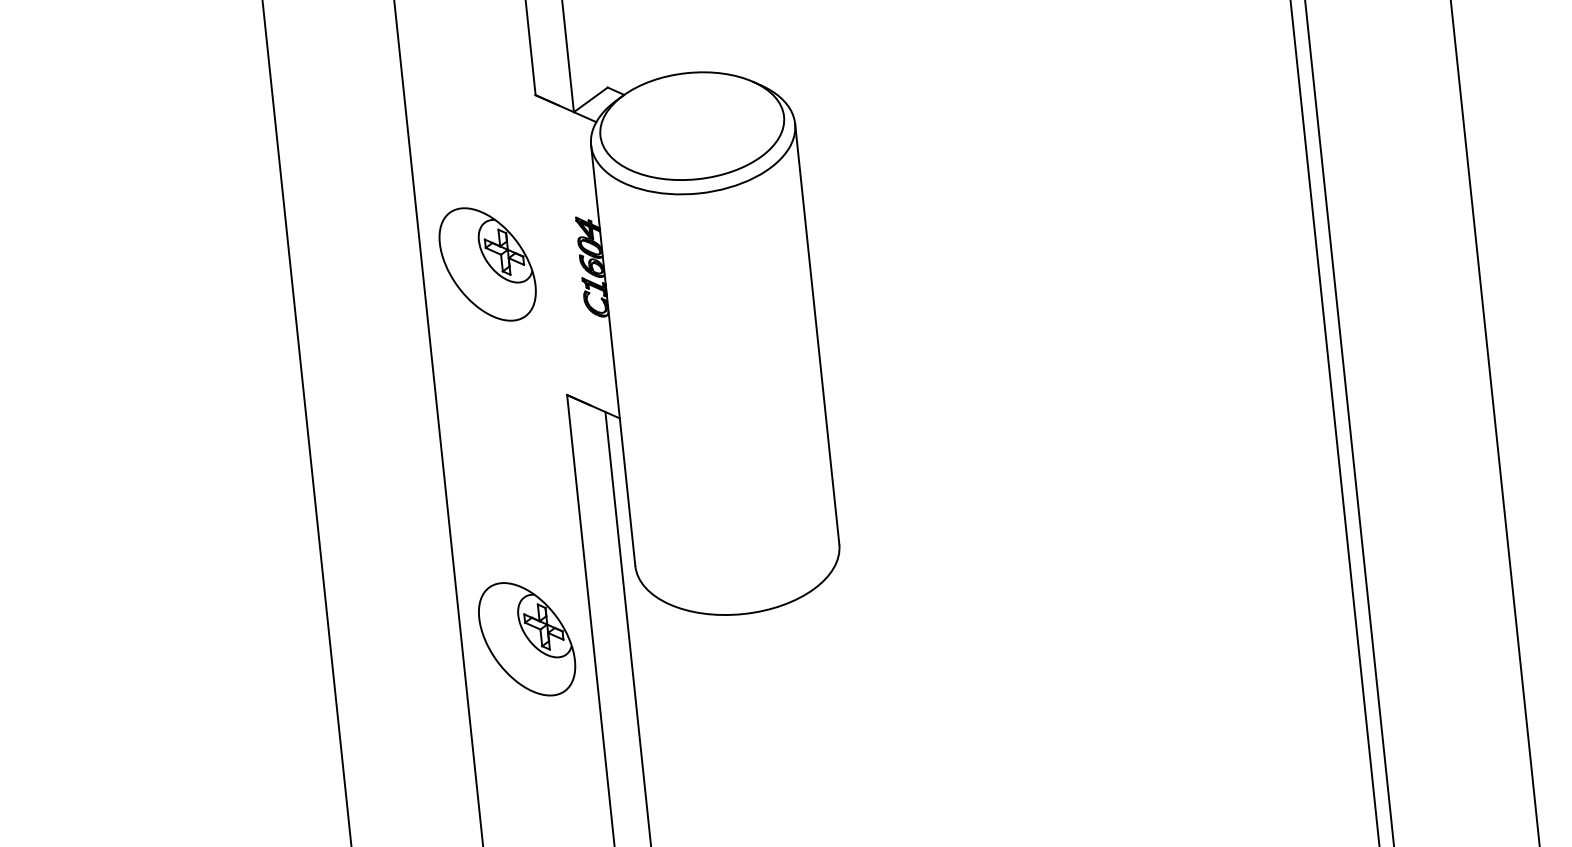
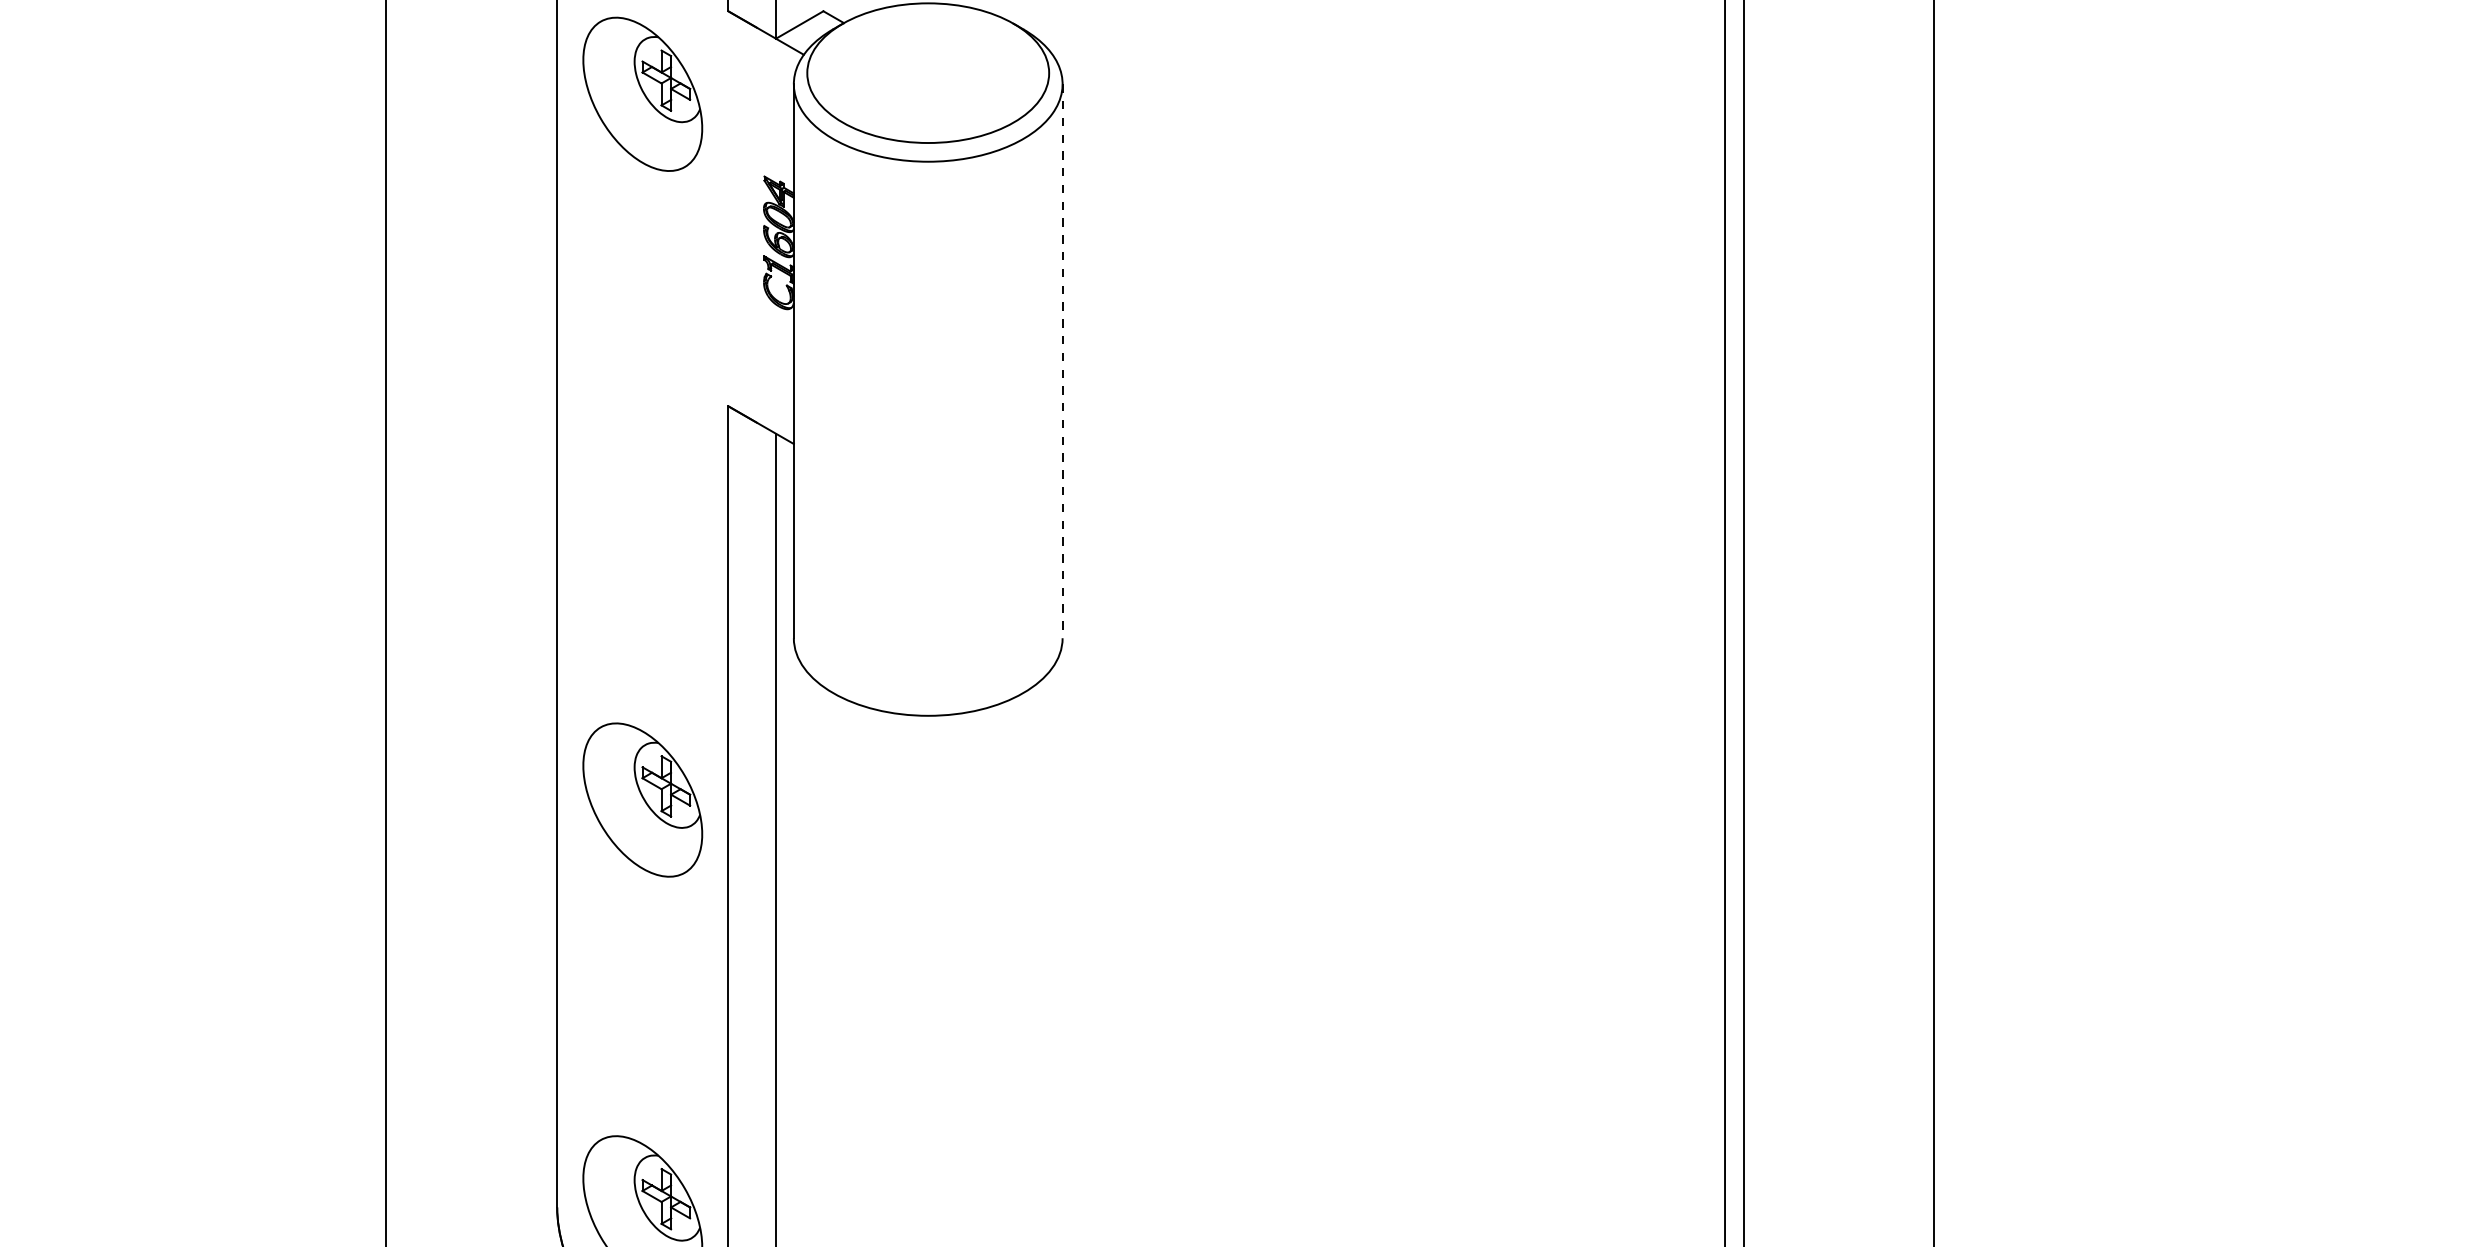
part: (487, 263) -> (642, 93), moved
line: (817, 334) -> (1062, 361), solid -> dashed
part: (526, 638) -> (642, 799), moved

